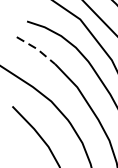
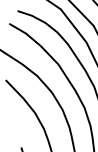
line: (36, 49) -> (25, 33), dashed -> solid

